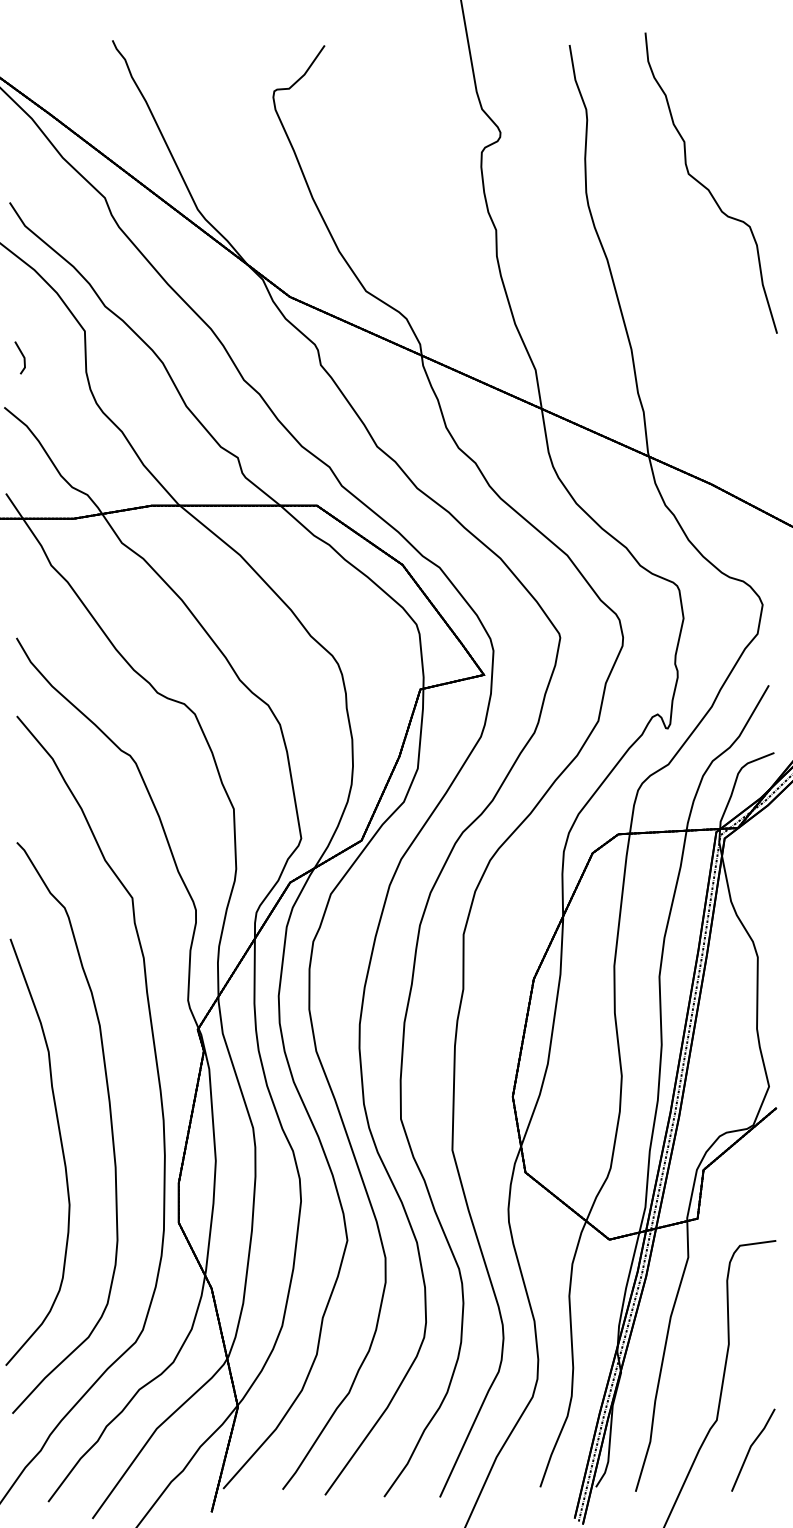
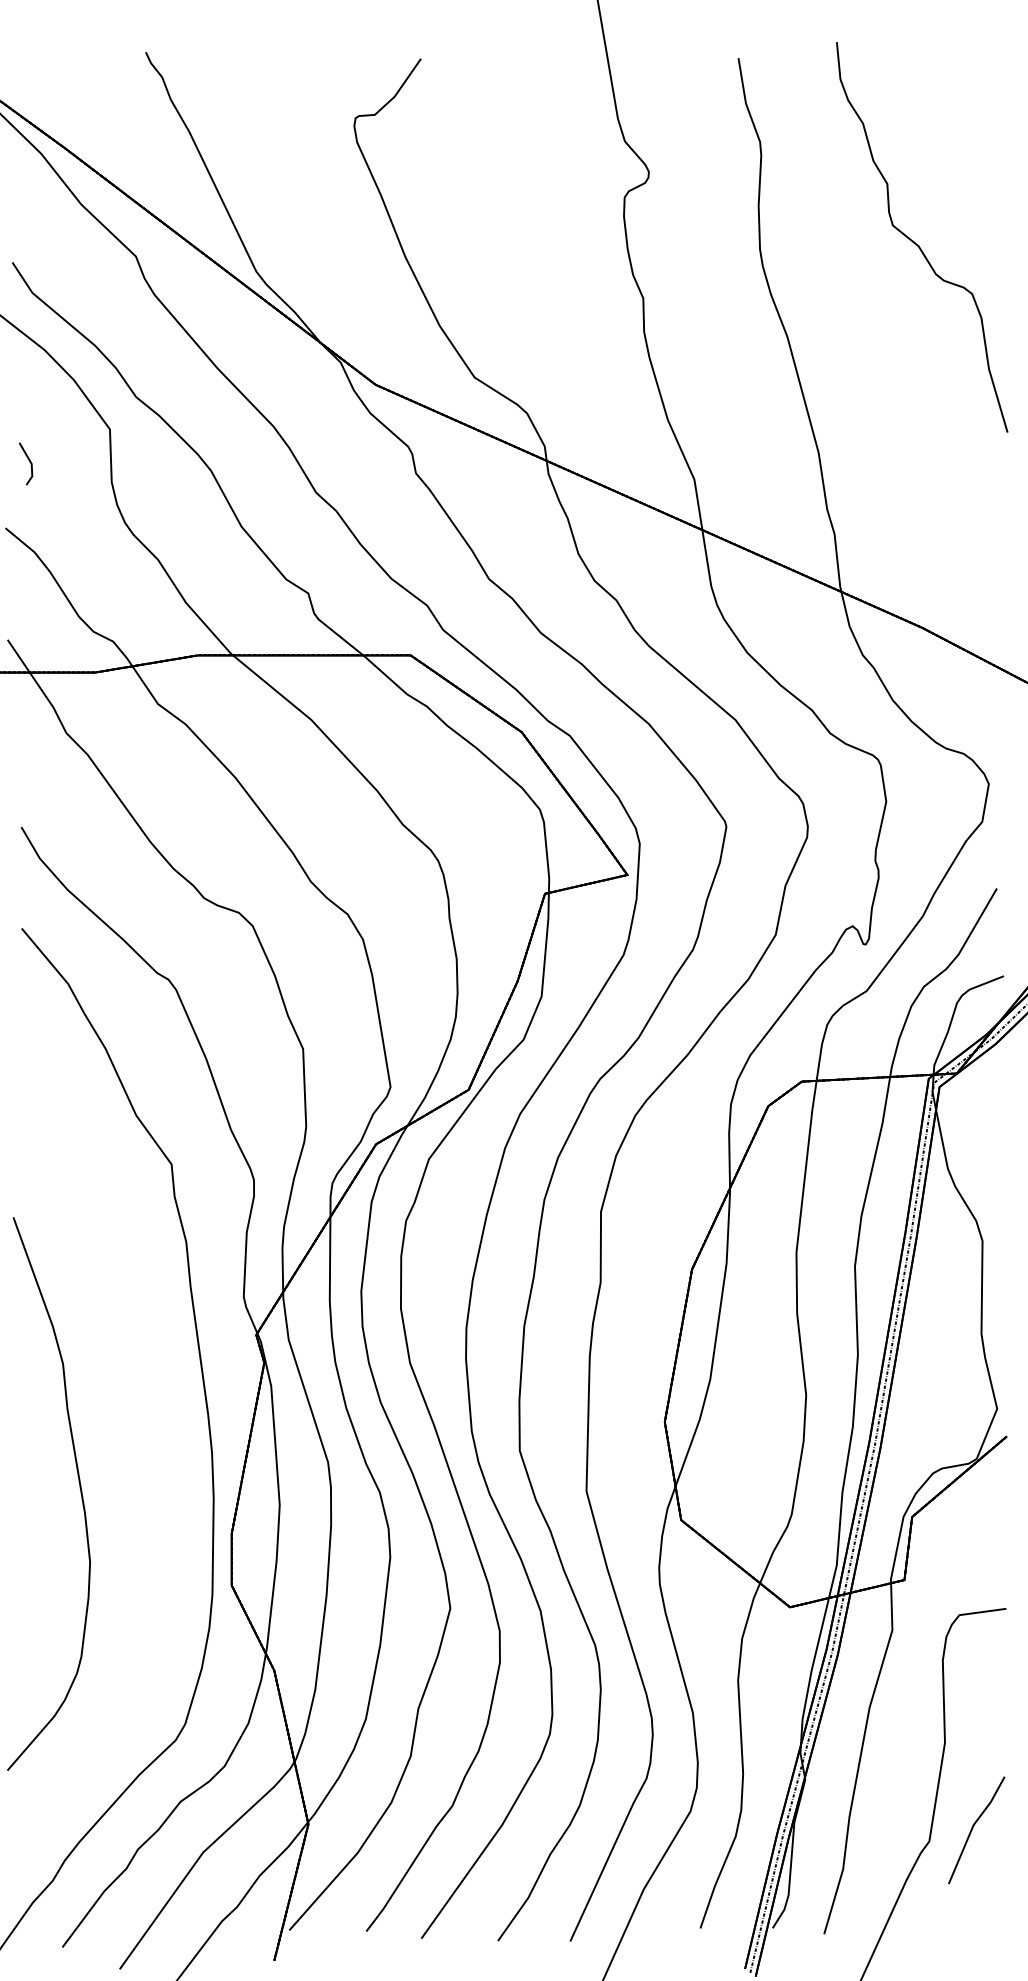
part: (110, 1124) -> (143, 1458), removed
part: (753, 1450) -> (976, 1830), moved

